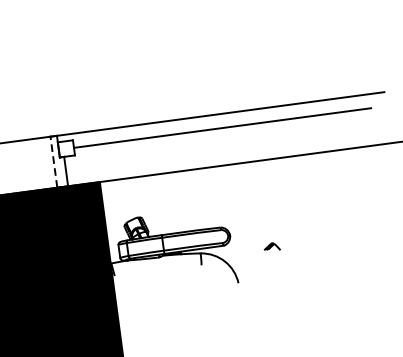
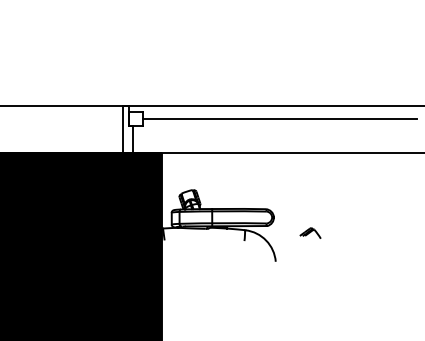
line: (54, 161) -> (123, 129), dashed -> solid
part: (271, 246) -> (310, 232), size x1.43

